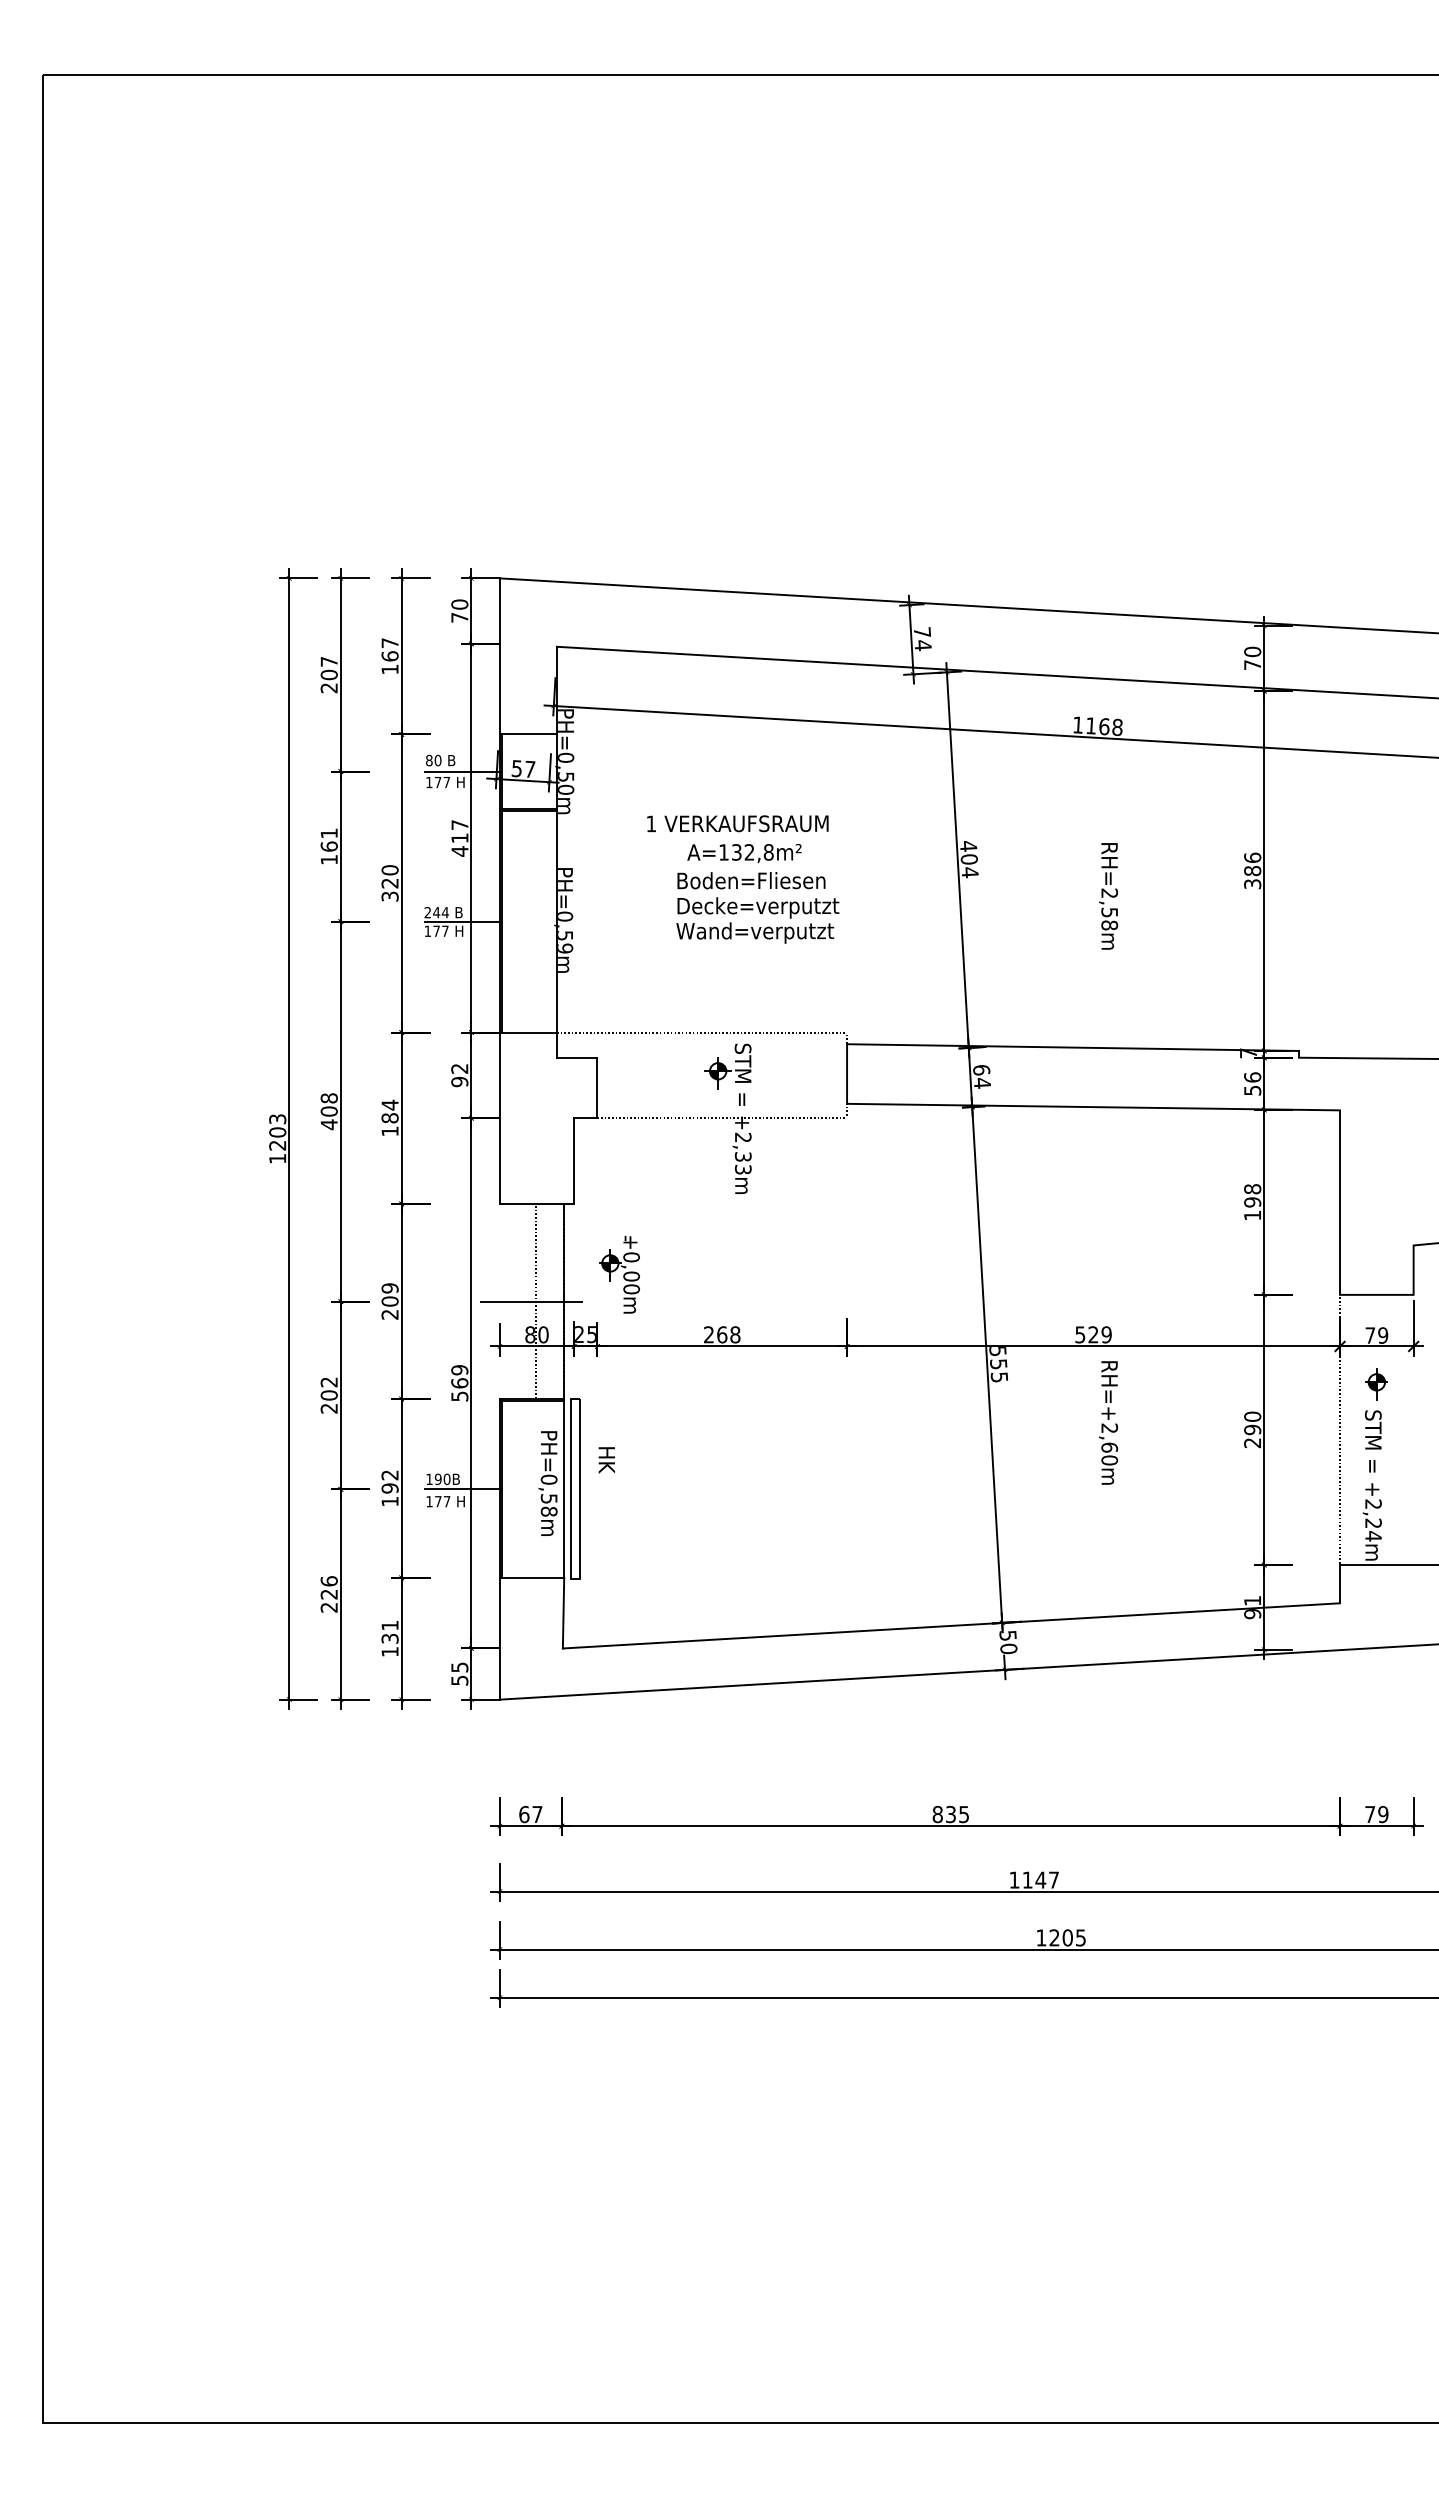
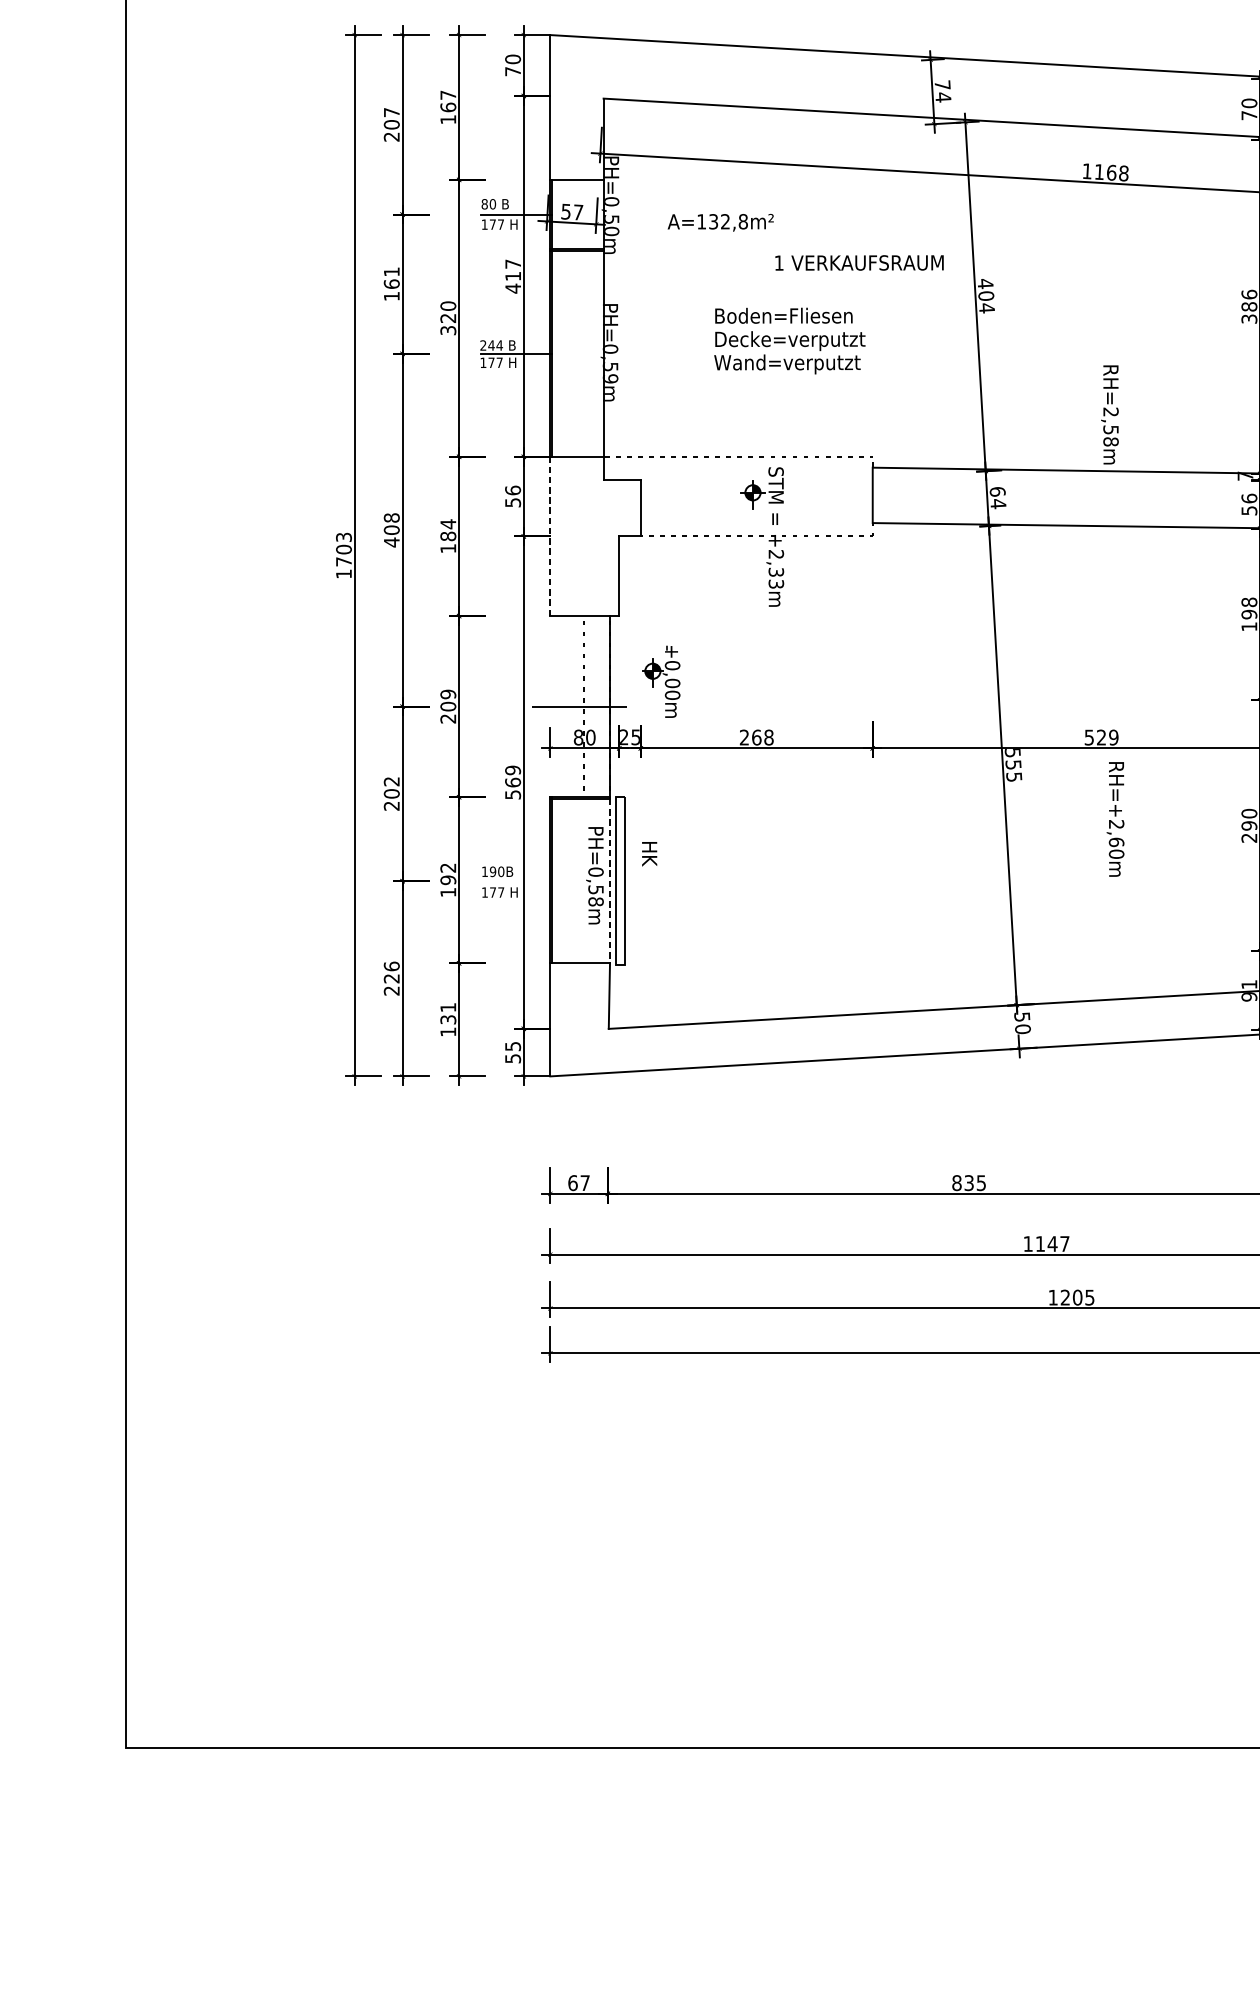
text: (737, 823) -> (859, 262), moved
text: (744, 853) -> (720, 222), moved
text: (1108, 896) -> (1109, 415), moved
text: (459, 1075) -> (512, 496), 92 -> 56
line: (499, 1118) -> (549, 536), solid -> dashed
text: (277, 1145) -> (343, 561), 1203 -> 1703
line: (463, 1489) -> (516, 881), removed
line: (564, 1489) -> (610, 881), solid -> dashed

